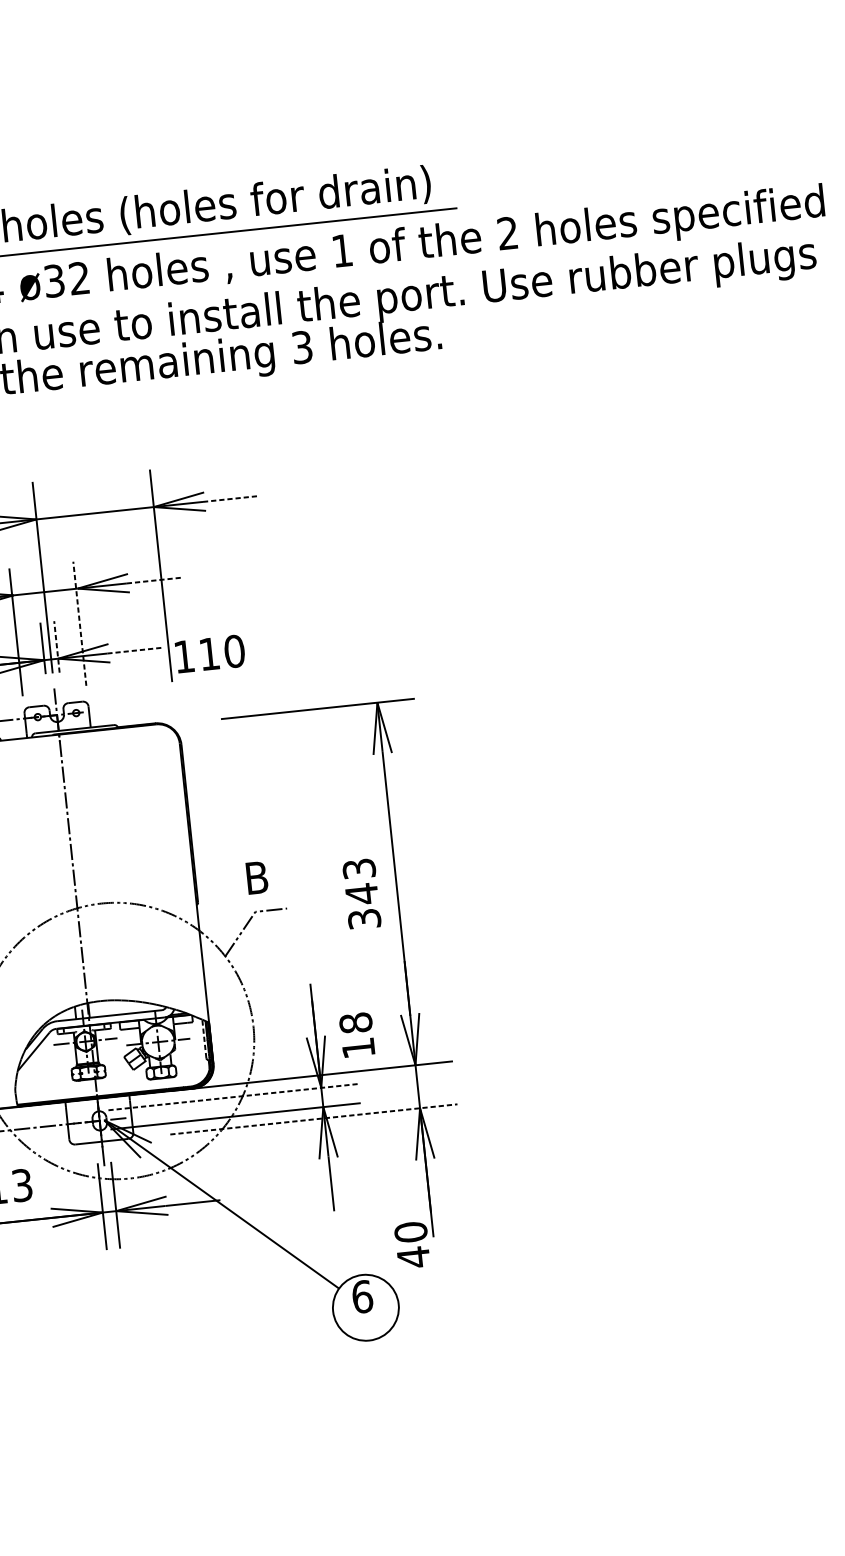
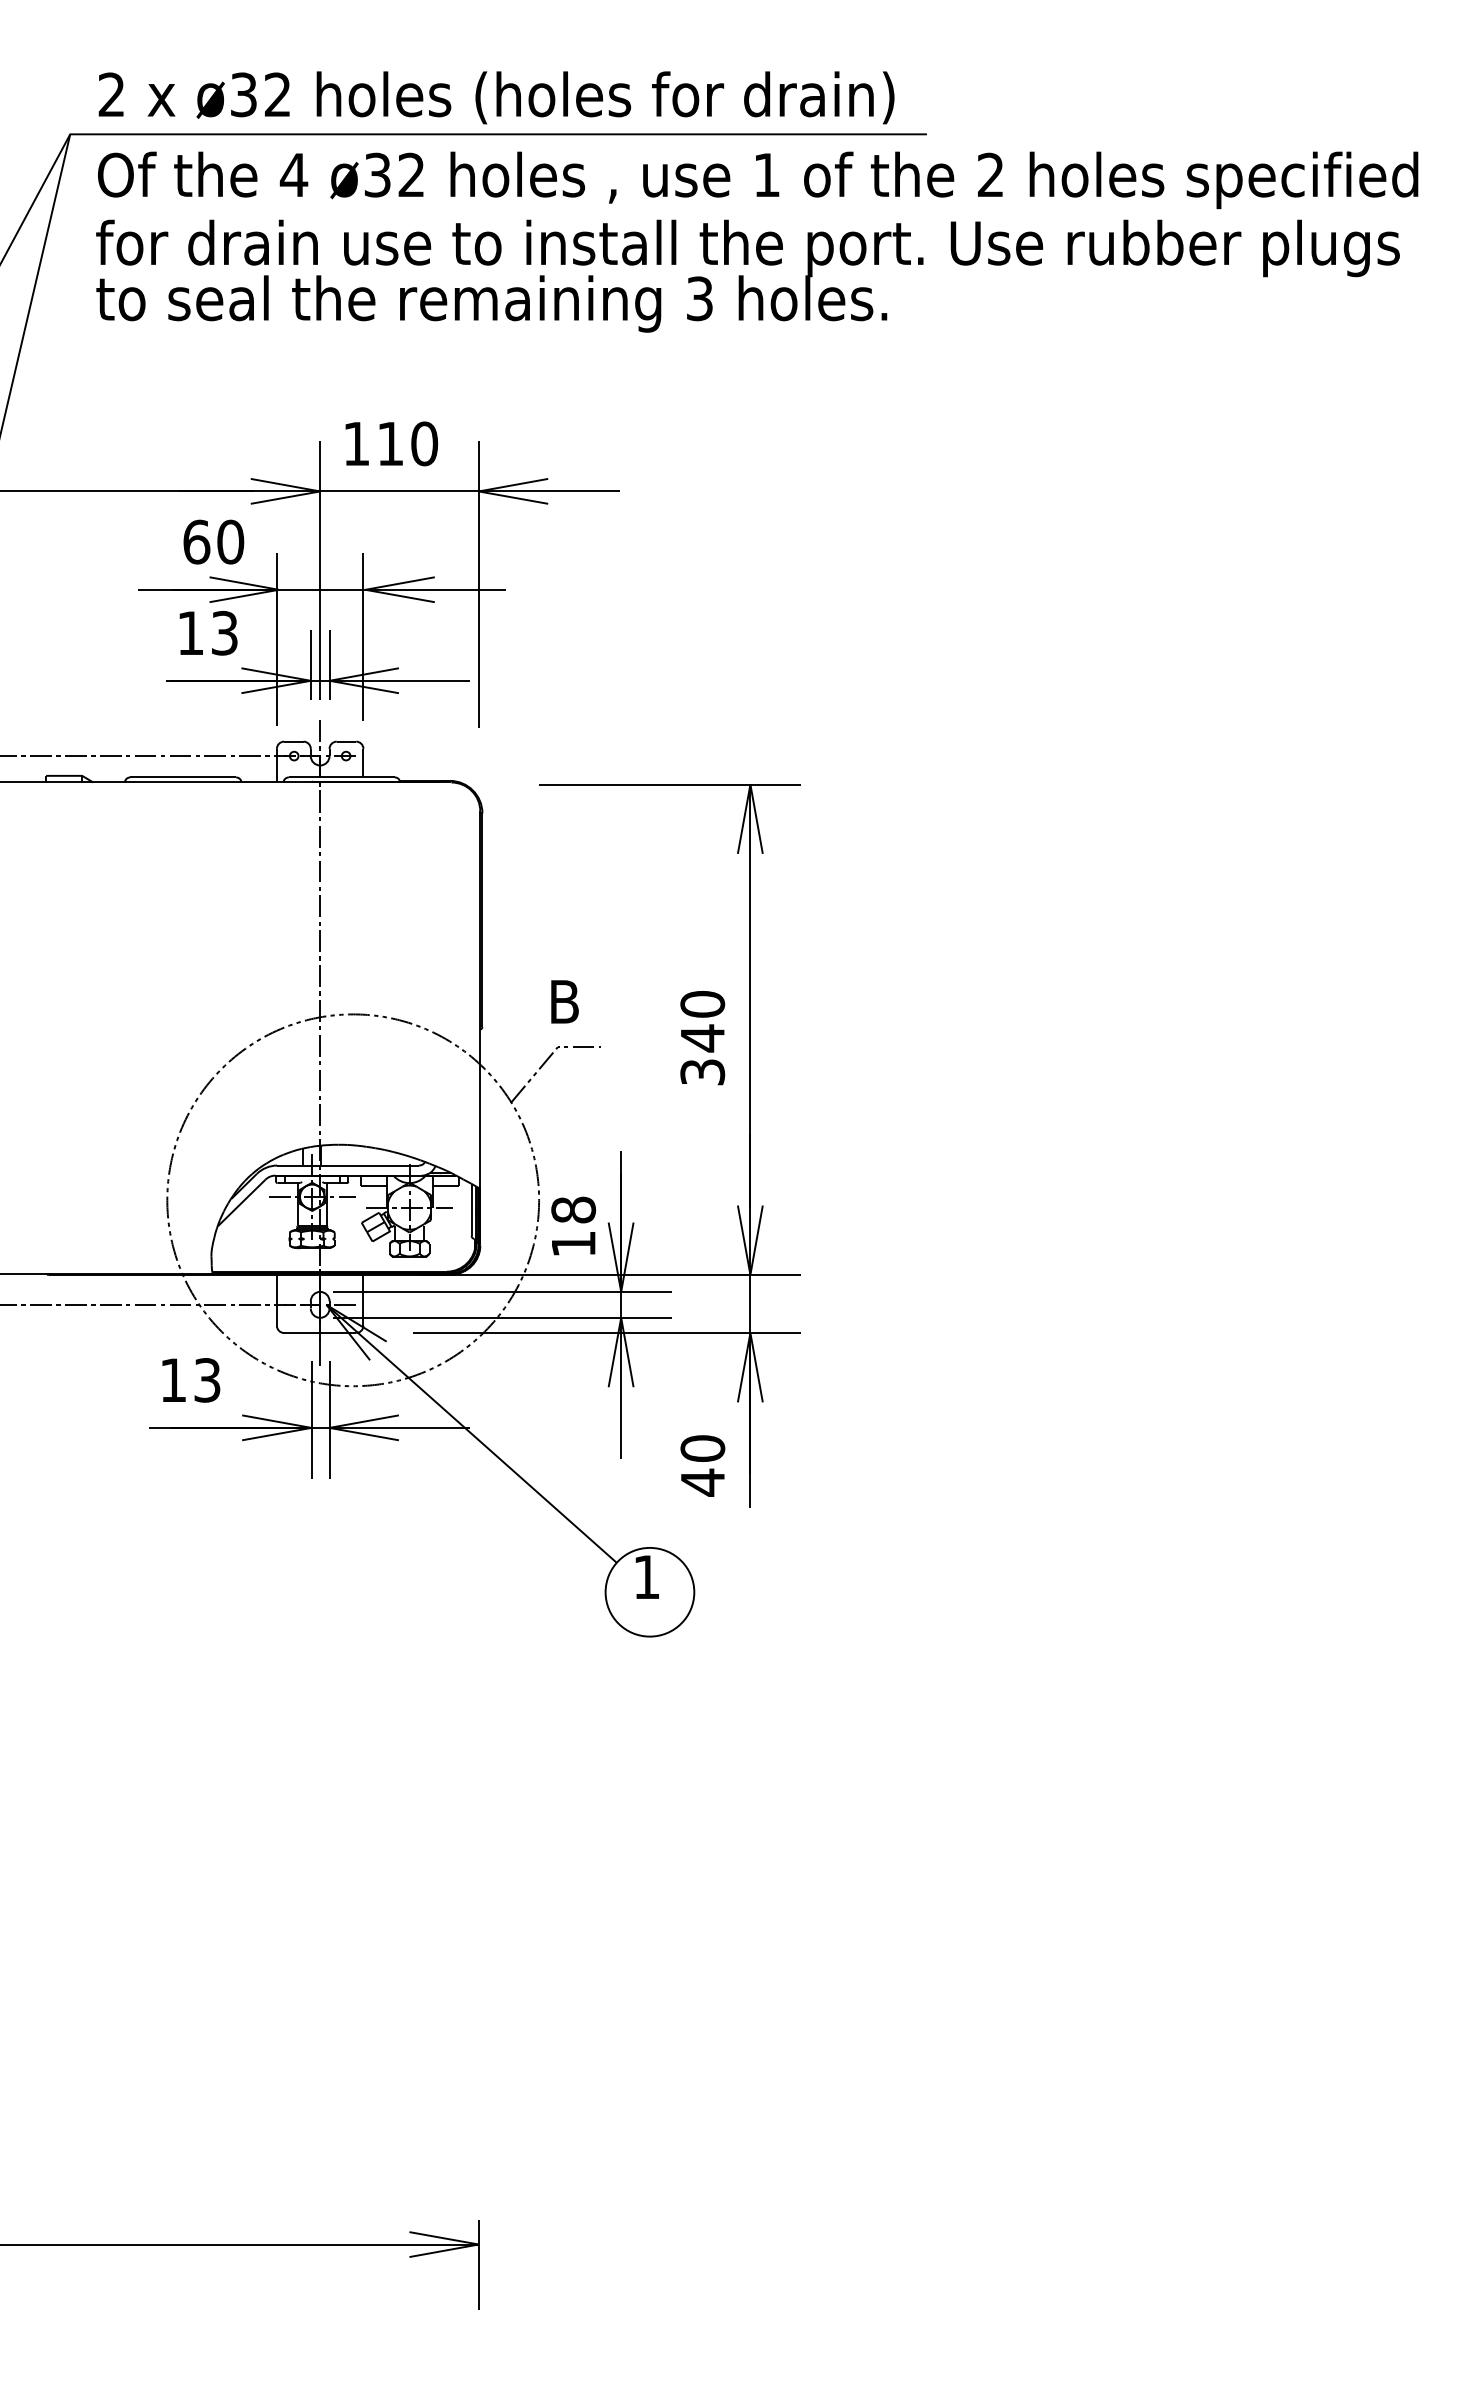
line: (231, 499) -> (583, 491), dashed -> solid
line: (154, 580) -> (469, 589), dashed -> solid
line: (79, 624) -> (363, 637), dashed -> solid
line: (56, 646) -> (329, 664), dashed -> solid
line: (135, 650) -> (433, 680), dashed -> solid
text: (210, 653) -> (391, 443), moved
text: (359, 869) -> (702, 1004), 343 -> 340
text: (357, 1034) -> (573, 1225), moved
line: (204, 1038) -> (471, 1209), dashed -> solid
line: (234, 1096) -> (503, 1291), dashed -> solid
line: (314, 1119) -> (607, 1333), dashed -> solid
text: (412, 1244) -> (702, 1465), moved
text: (362, 1296) -> (646, 1576), 6 -> 1

